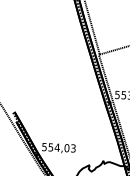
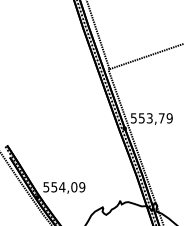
text: (73, 148) -> (82, 187), 554,03 -> 554,09

